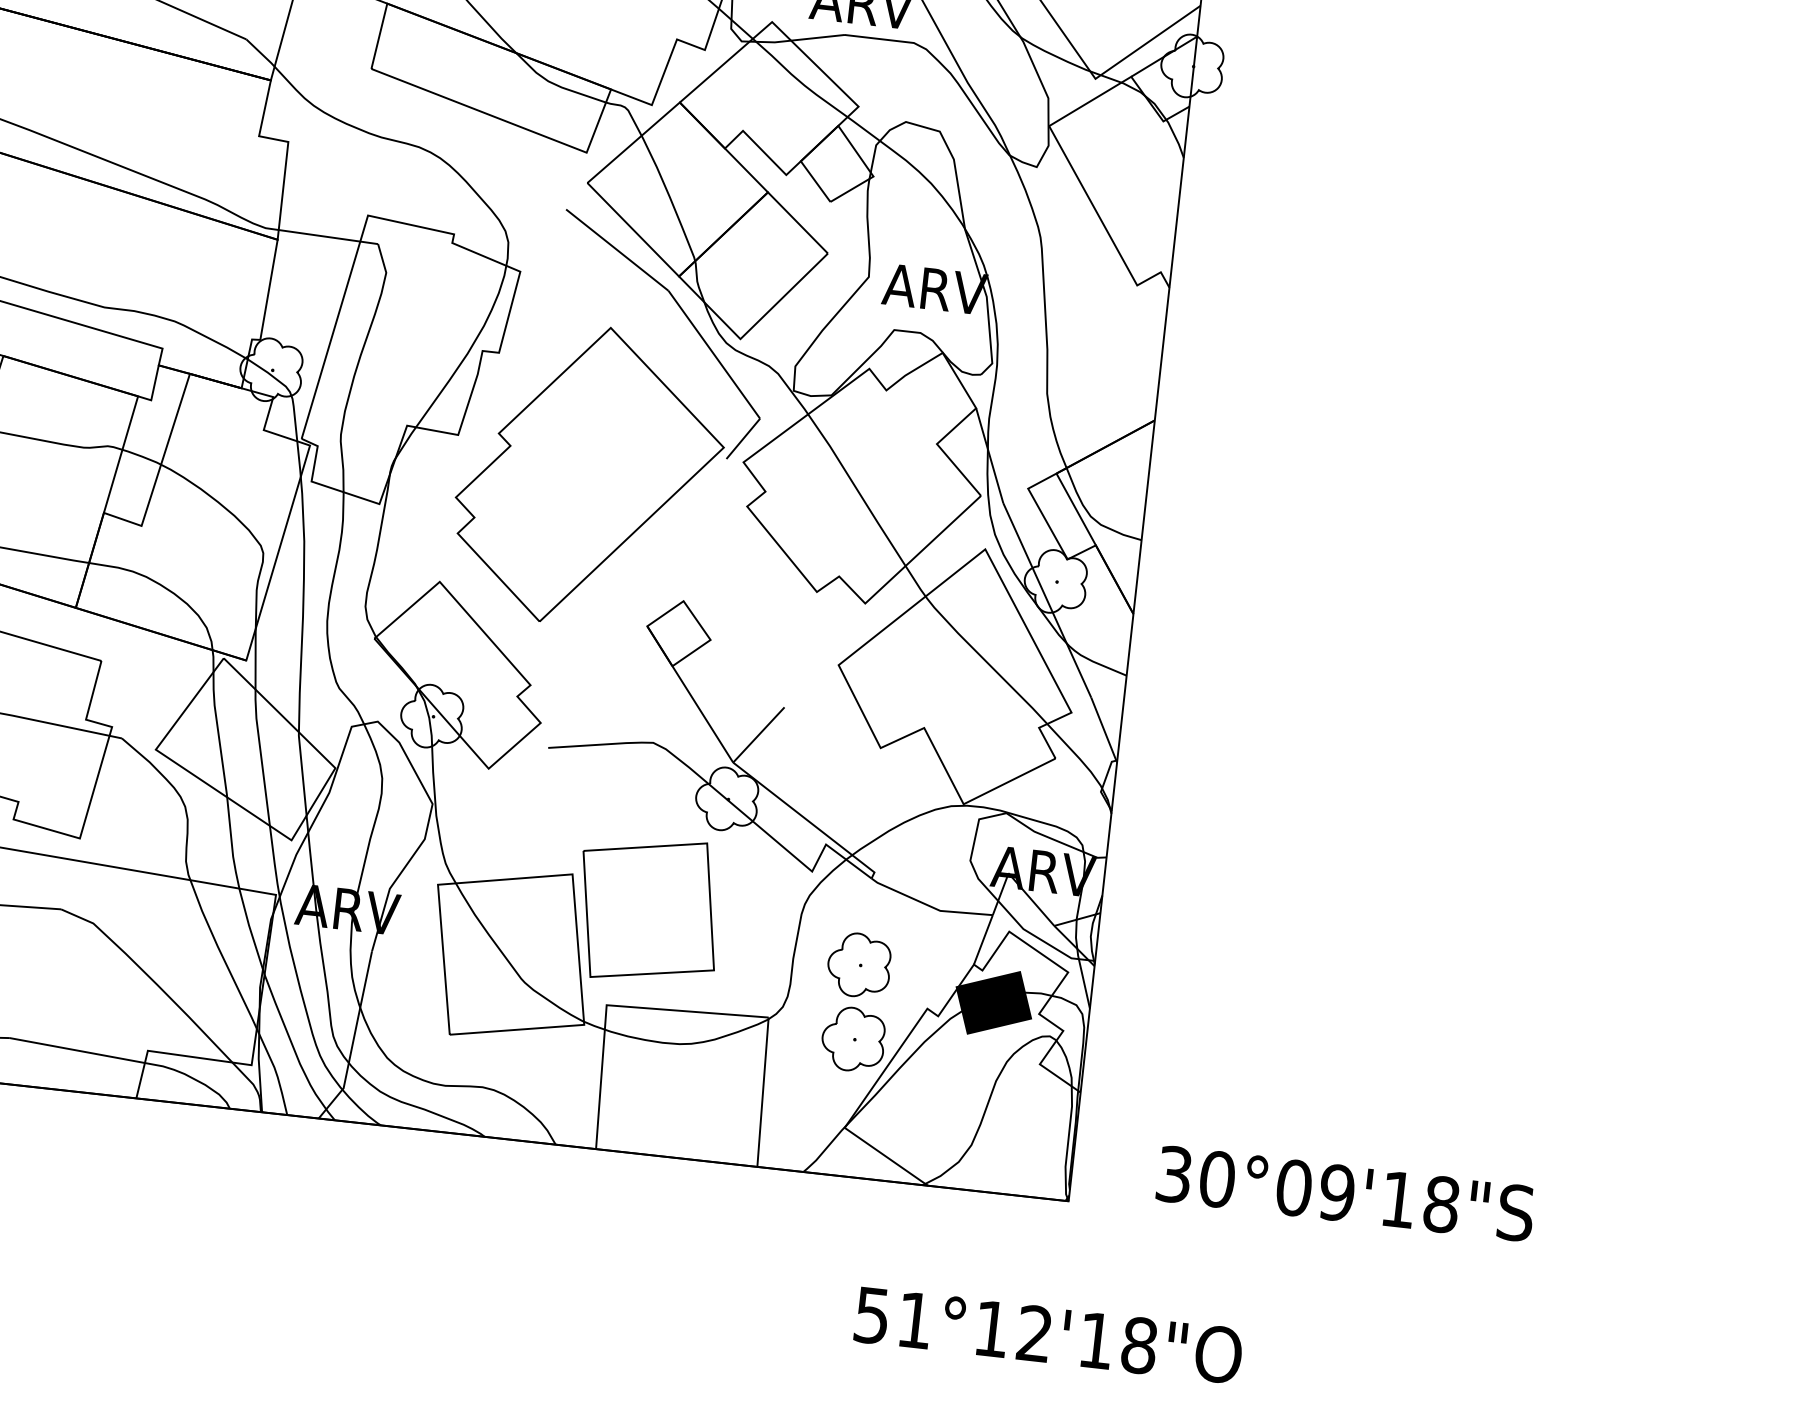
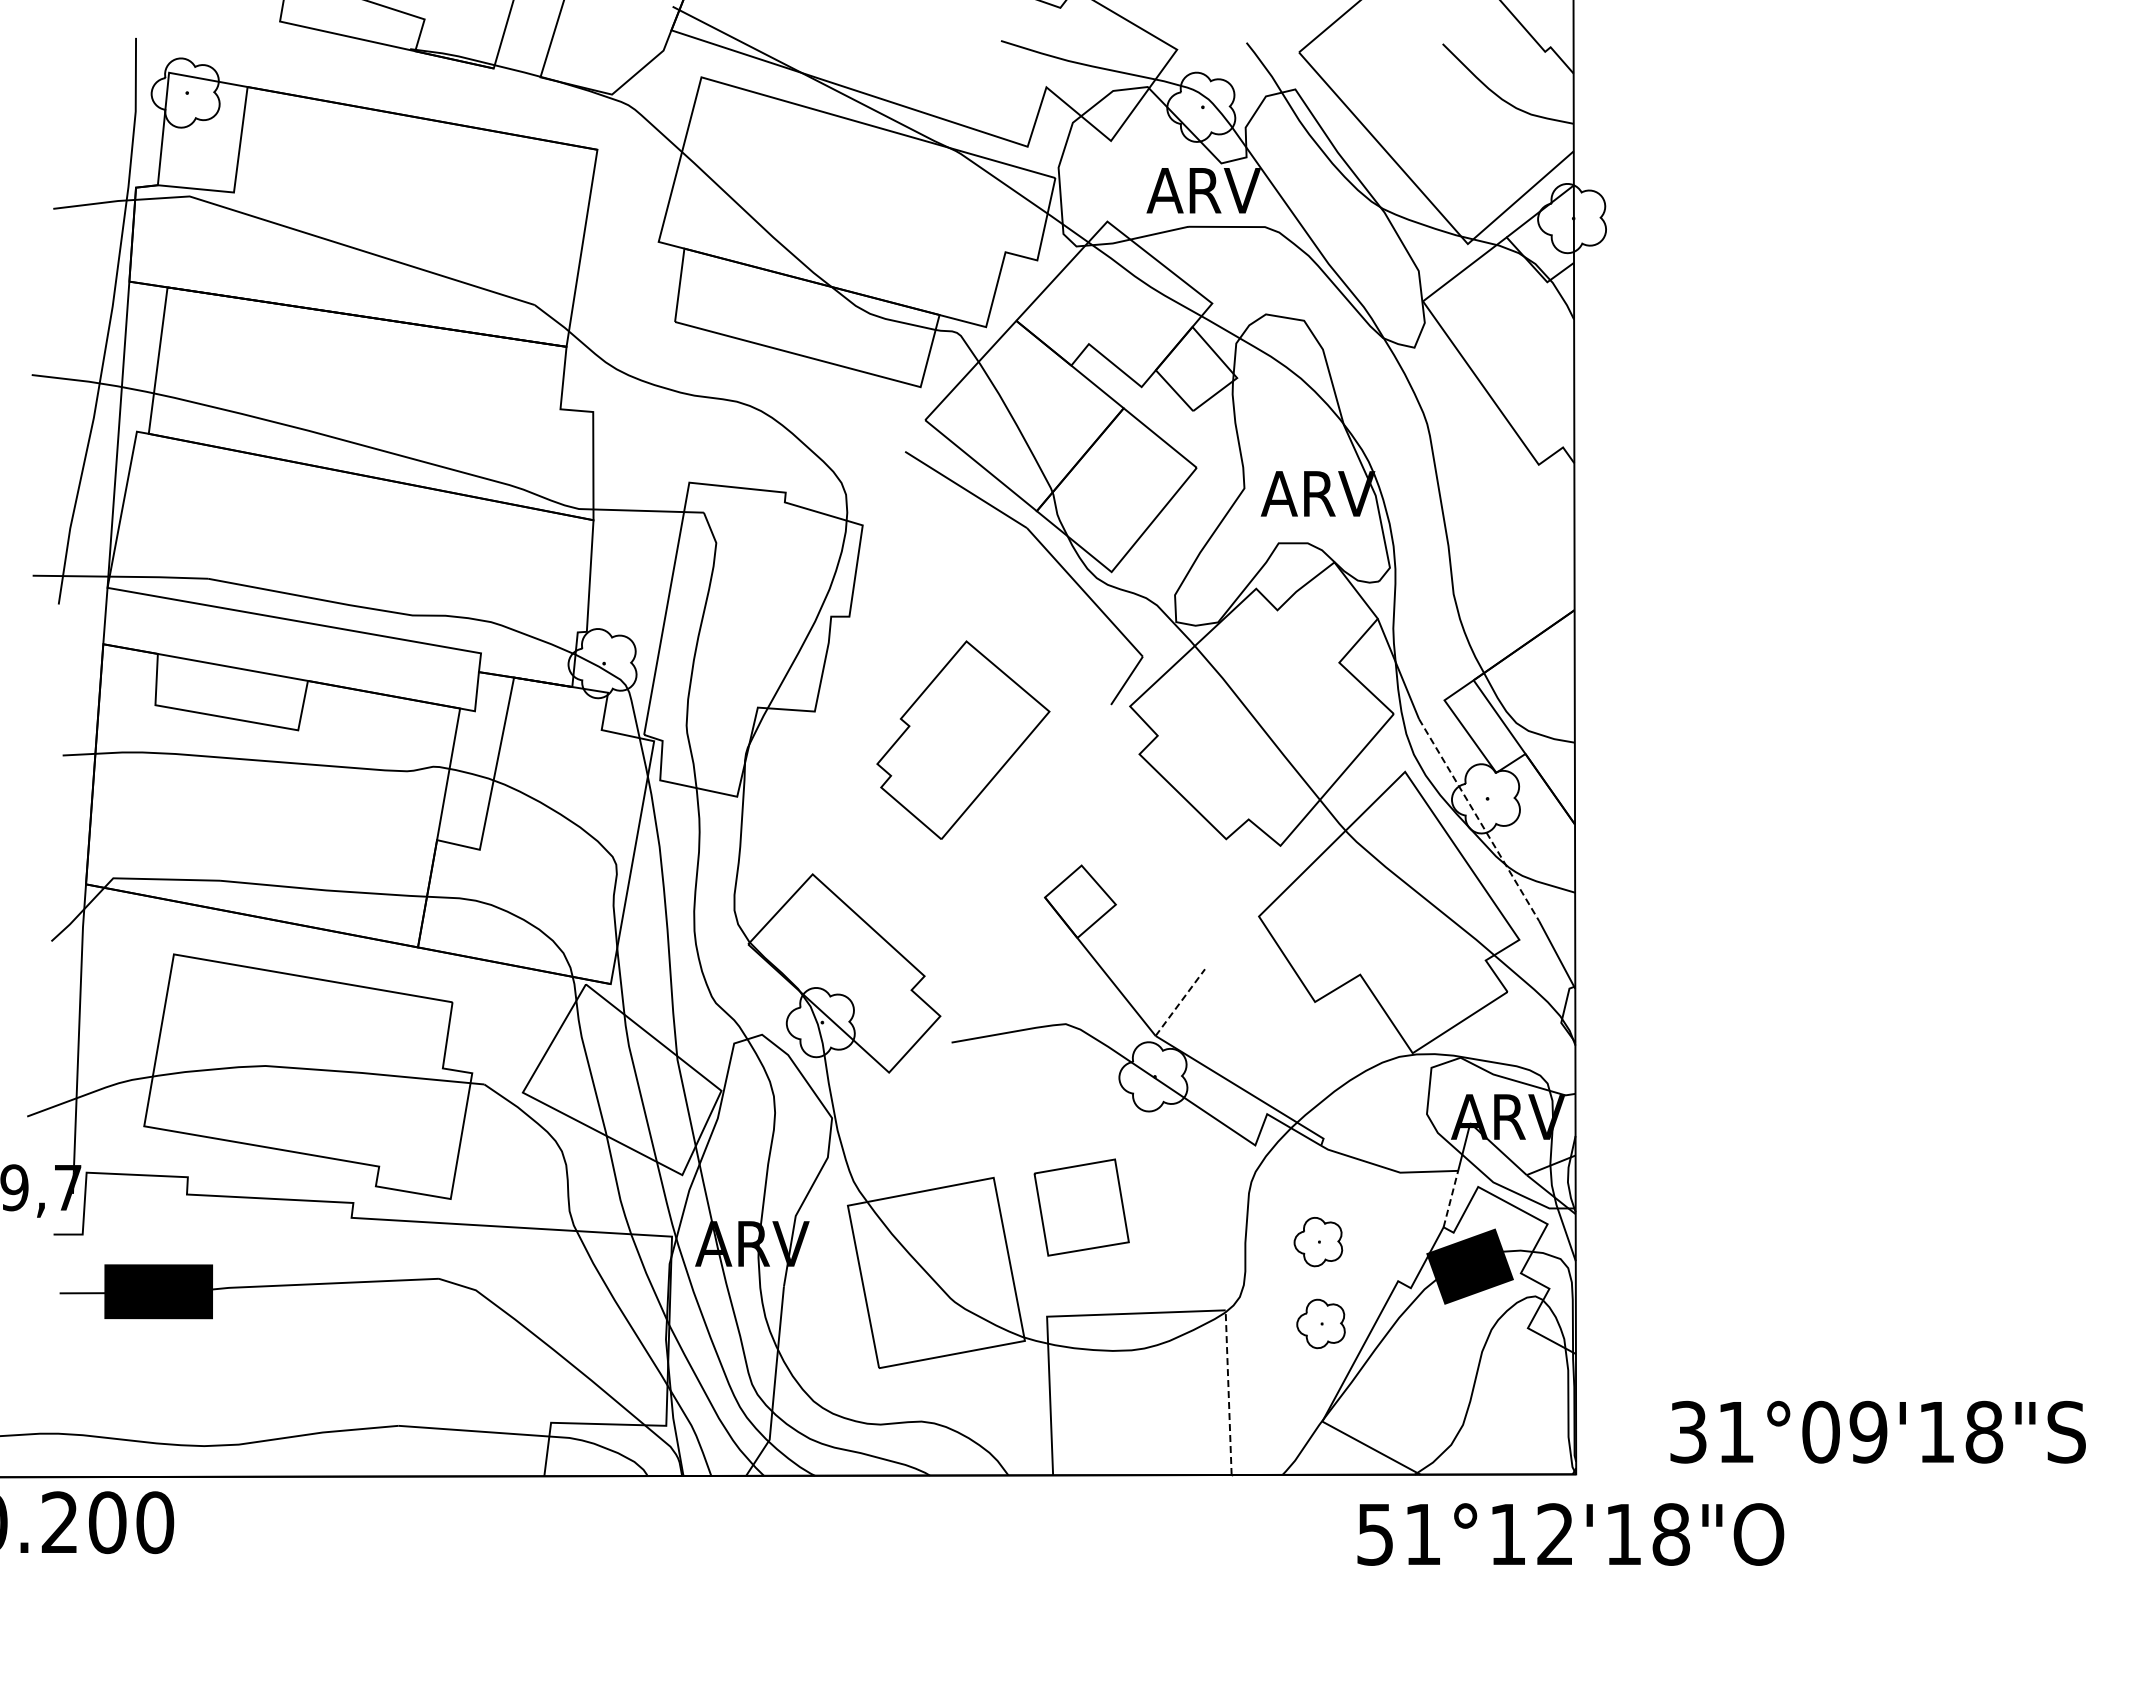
part: (589, 475) -> (963, 739), size x0.6
line: (1047, 600) -> (1479, 820), solid -> dashed
line: (759, 734) -> (1180, 1002), solid -> dashed
part: (648, 910) -> (1081, 1207), size x0.6
line: (983, 939) -> (1451, 1198), solid -> dashed
part: (859, 964) -> (1318, 1241), size x0.7
part: (852, 1039) -> (1320, 1323), size x0.7
line: (762, 1092) -> (1228, 1393), solid -> dashed
text: (1216, 1178) -> (1735, 1431), 30°09'18"S -> 31°09'18"S
text: (1048, 1335) -> (1570, 1534), moved

